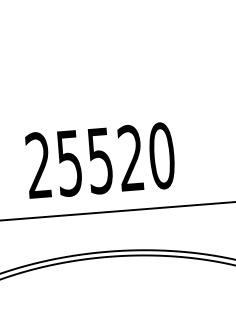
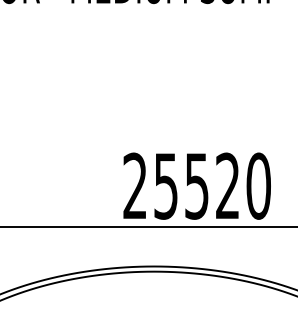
text: (99, 160) -> (196, 185), moved

